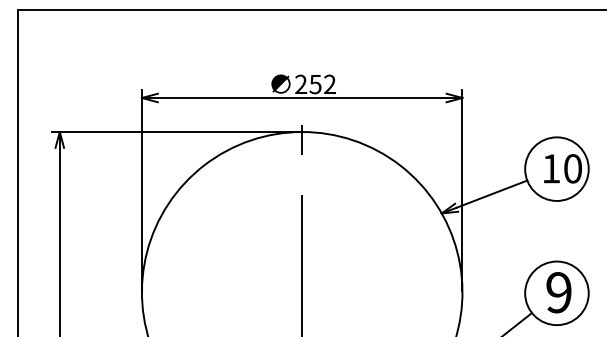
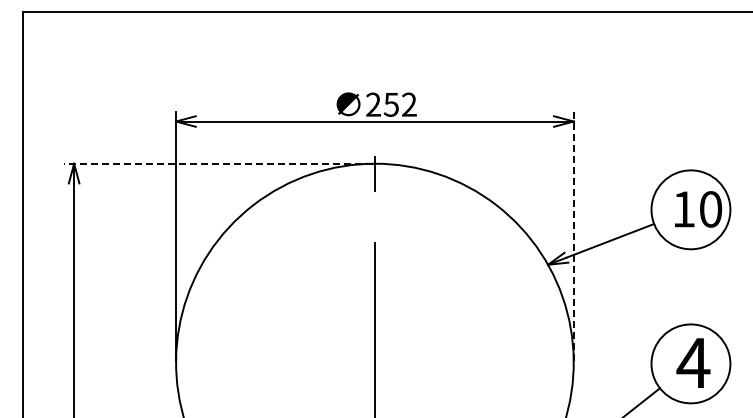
line: (176, 131) -> (218, 163), solid -> dashed
line: (462, 189) -> (573, 235), solid -> dashed
text: (559, 292) -> (693, 362), 9 -> 4

